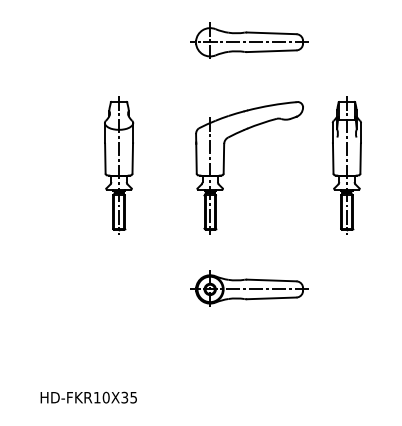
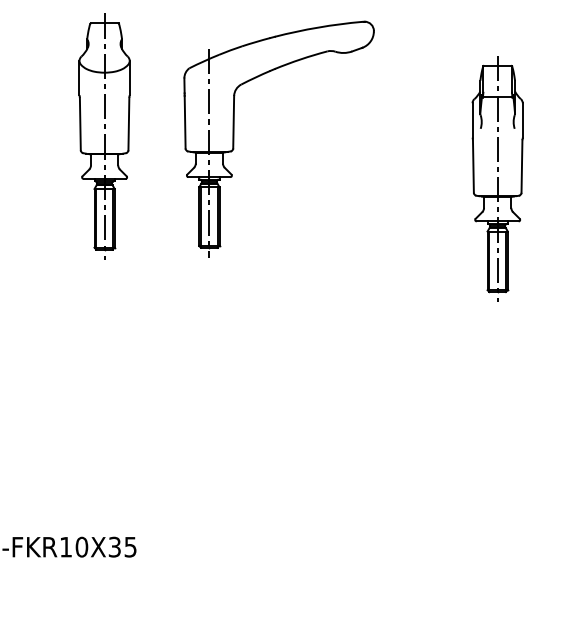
part: (346, 165) -> (496, 178), moved
part: (224, 167) -> (234, 137), moved
part: (249, 288) -> (335, 353), removed

